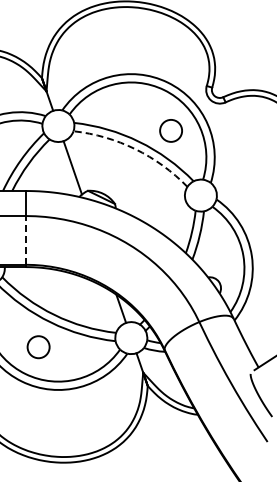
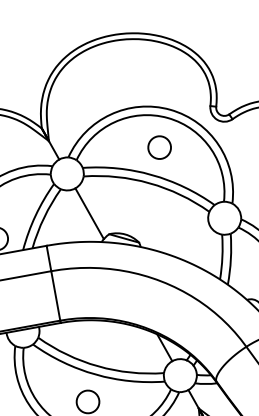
circle: (170, 130) -> (158, 147), moved
arc: (135, 149) -> (149, 183), dashed -> solid
line: (26, 239) -> (55, 294), dashed -> solid

